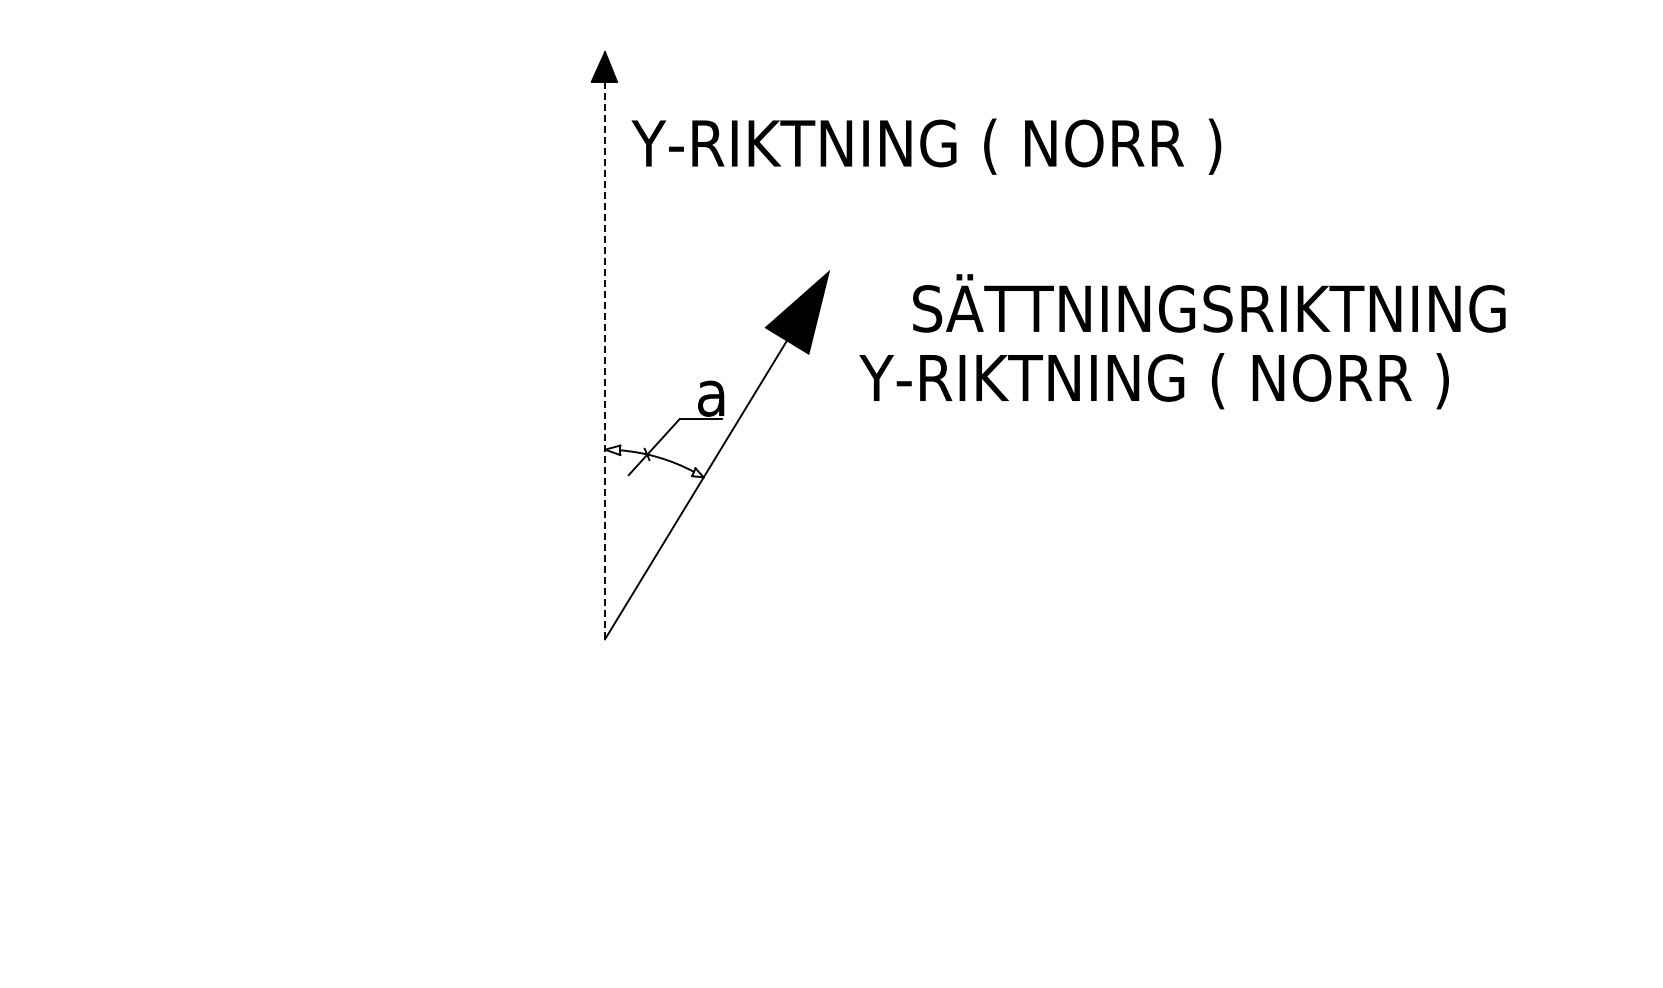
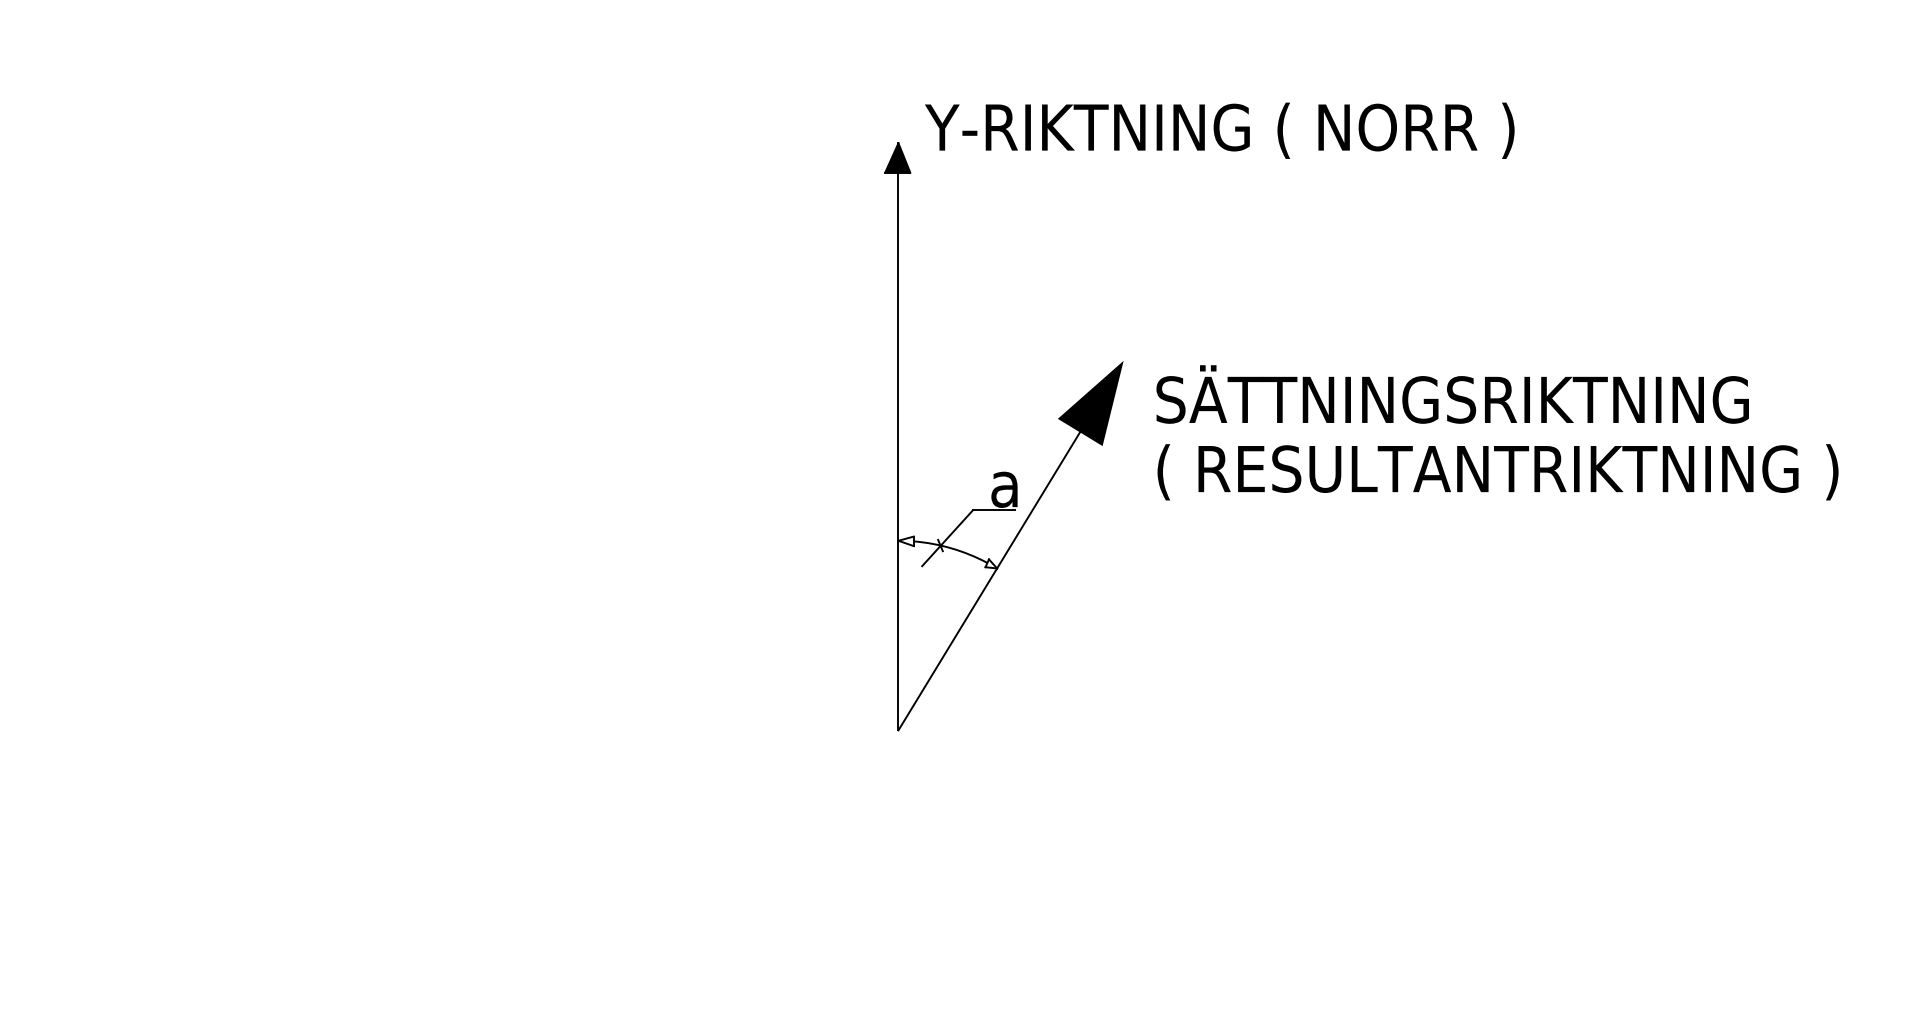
text: (926, 146) -> (1219, 130), moved
text: (1209, 303) -> (1452, 394), moved
line: (605, 345) -> (898, 436), dashed -> solid
text: (1202, 381) -> (1495, 472), Y-RIKTNING ( NORR ) -> ( RESULTANTRIKTNING )

